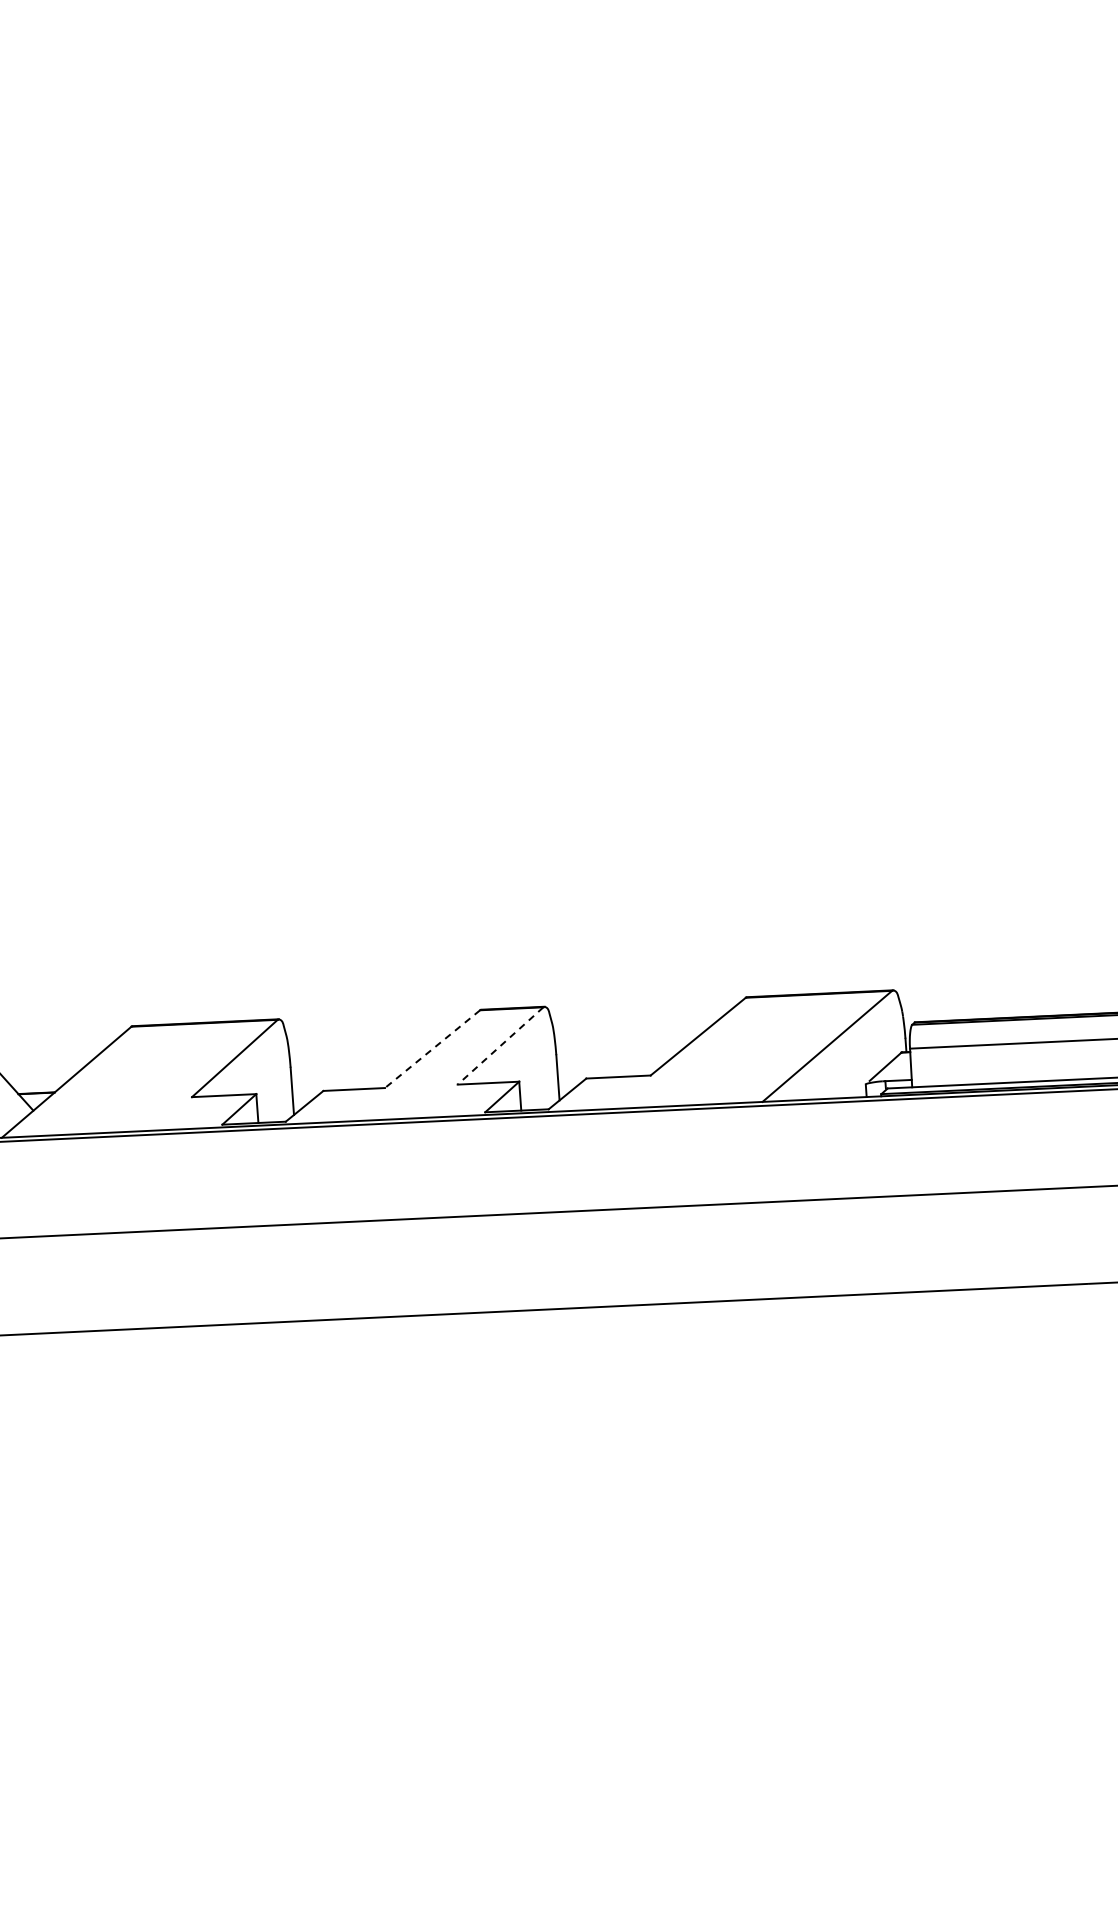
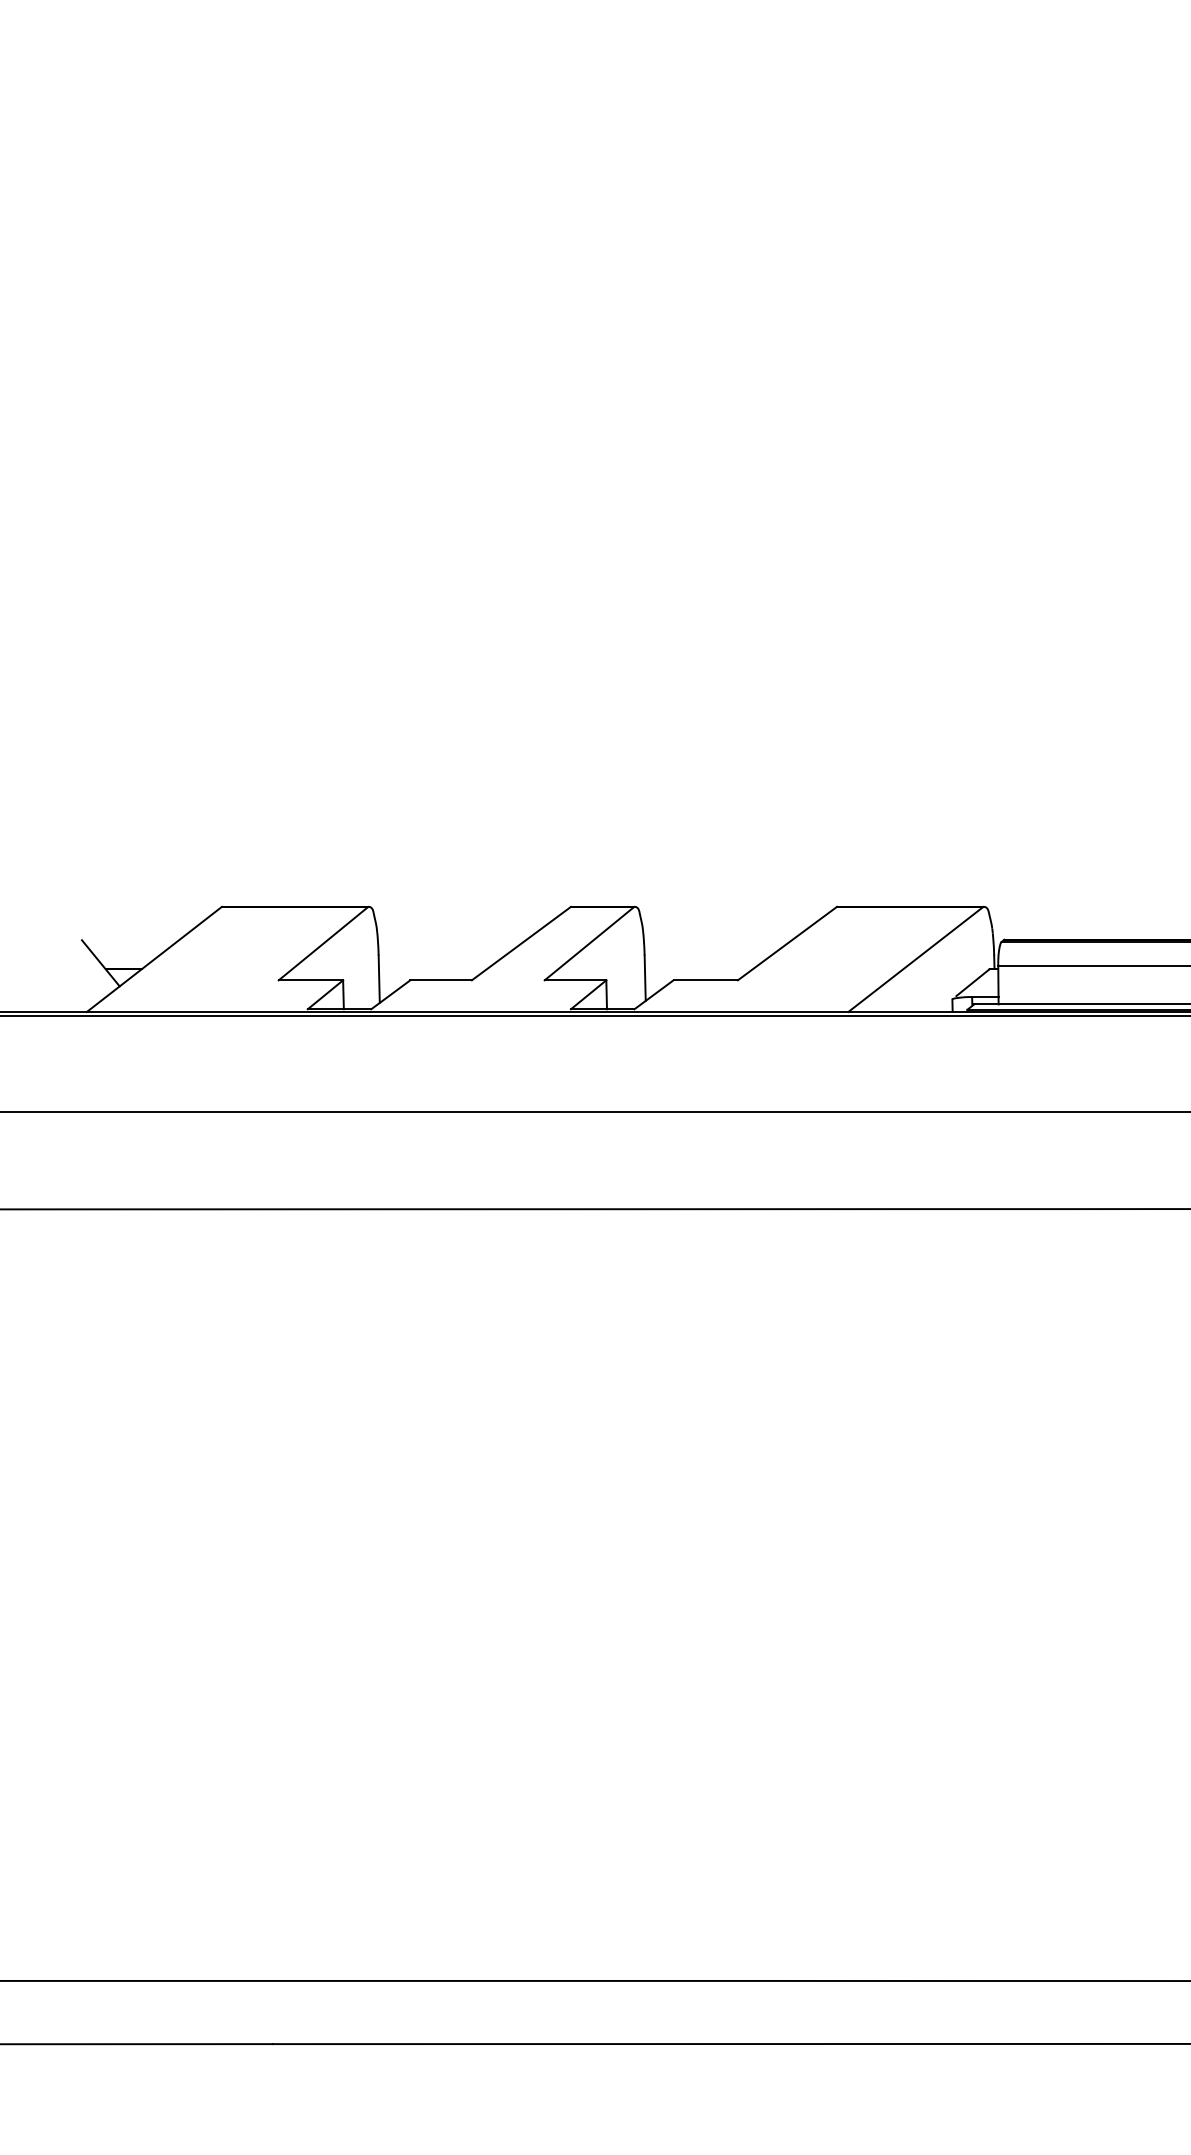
line: (500, 1045) -> (589, 943), dashed -> solid
line: (431, 1049) -> (520, 944), dashed -> solid

